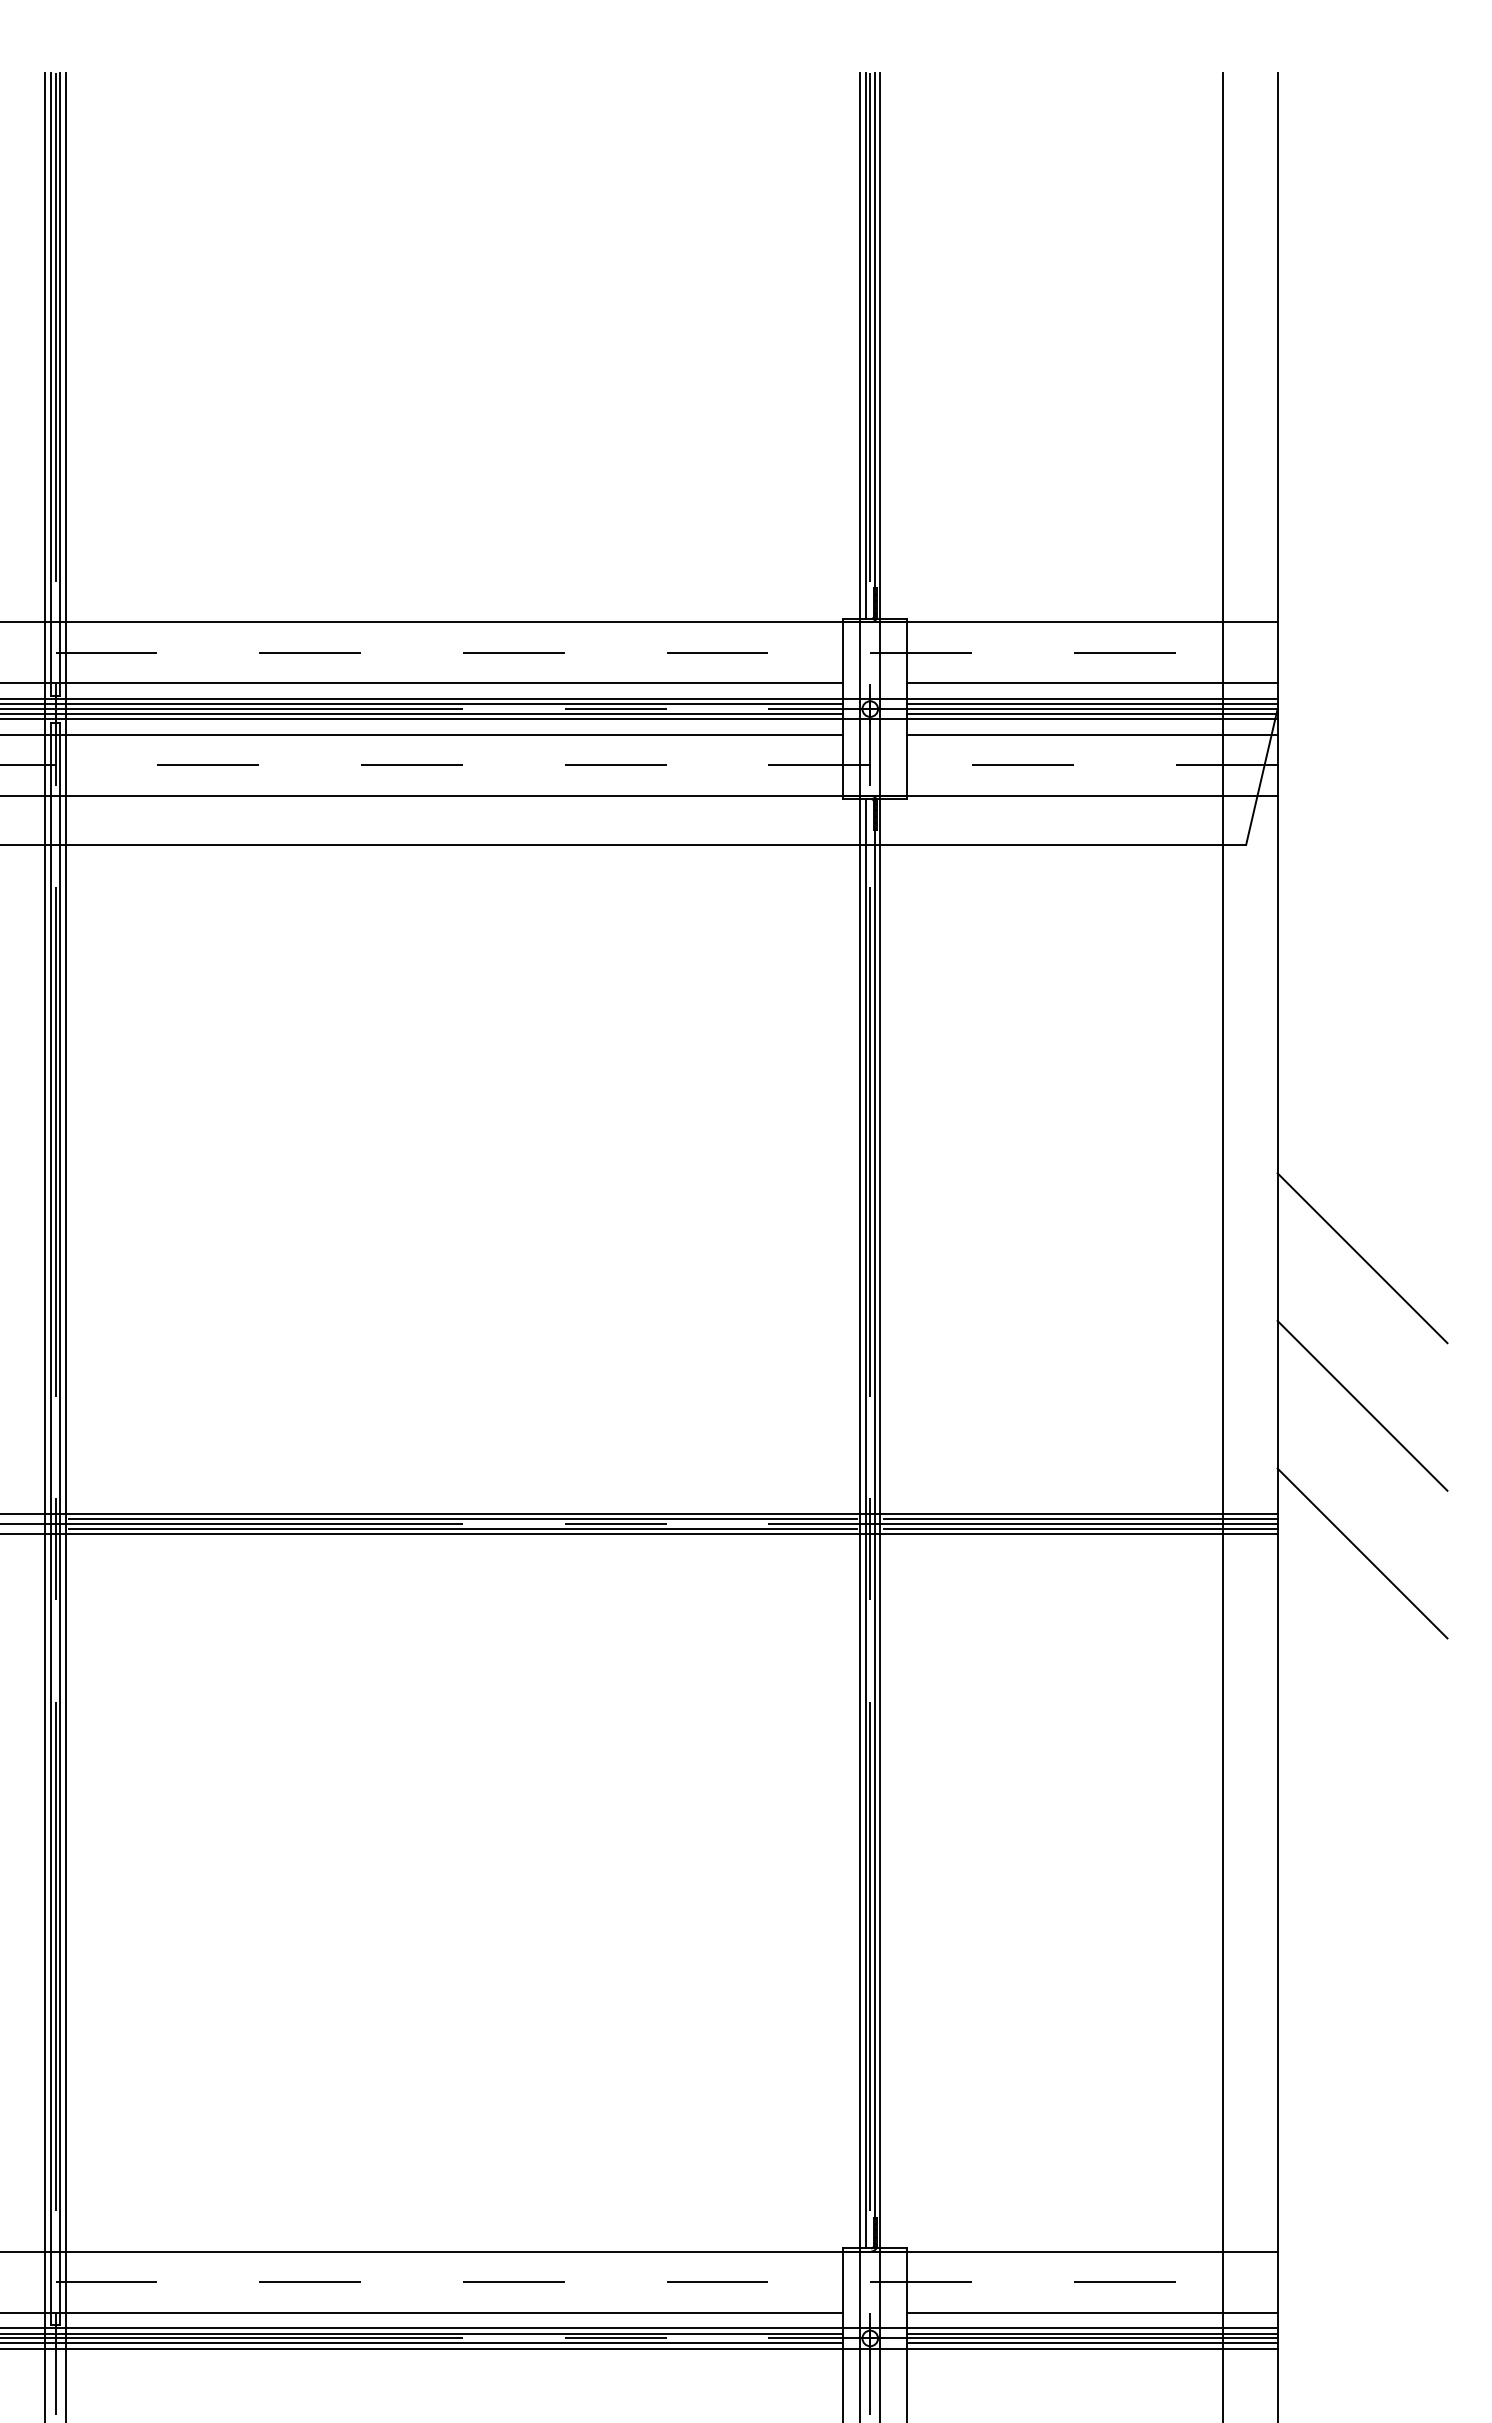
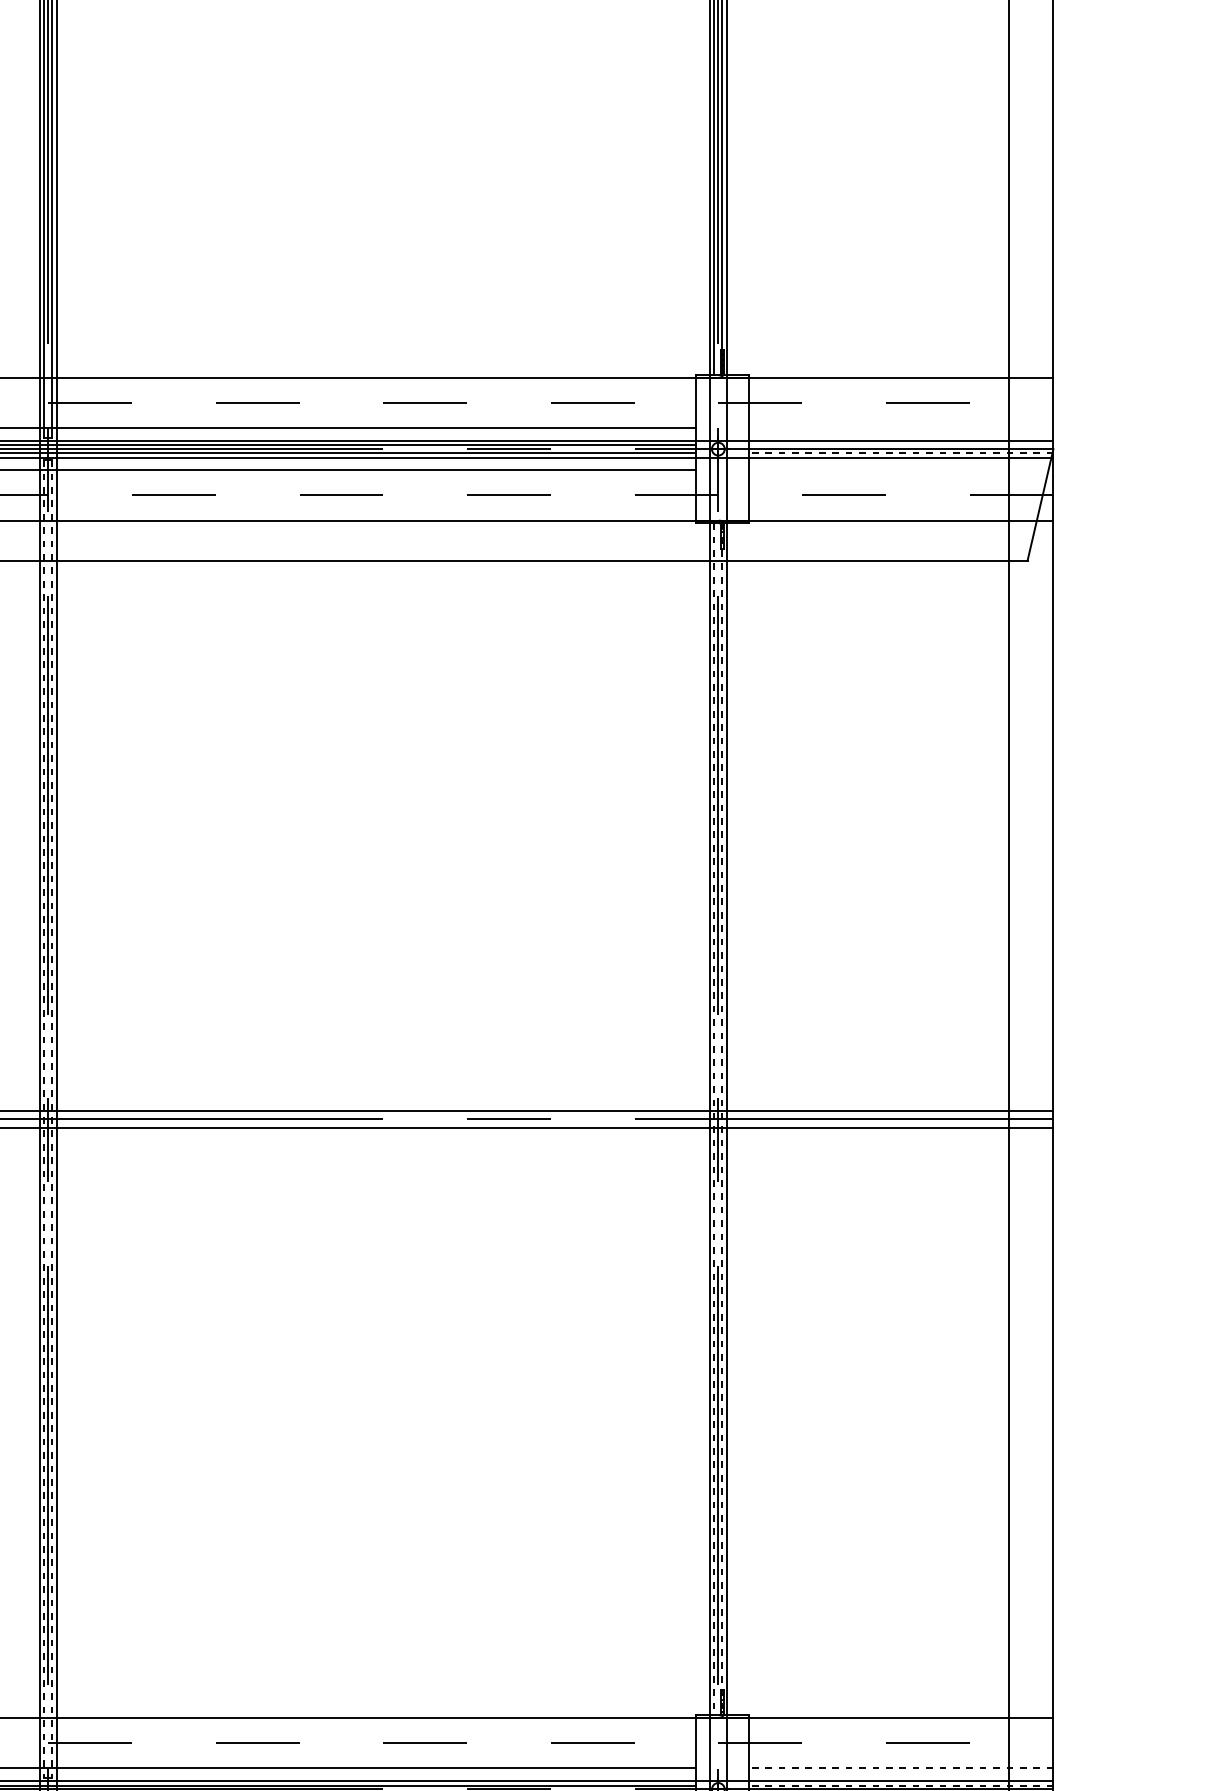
line: (1091, 683) -> (900, 428), removed
line: (1091, 704) -> (900, 445), removed
line: (1091, 713) -> (900, 452), solid -> dashed
line: (1091, 734) -> (900, 470), removed
line: (1362, 1258) -> (1123, 901), removed
line: (1362, 1405) -> (1123, 1021), removed
line: (462, 1518) -> (382, 1114), removed
line: (1080, 1518) -> (891, 1114), removed
line: (865, 1523) -> (714, 1119), solid -> dashed
line: (875, 1523) -> (722, 1119), solid -> dashed
line: (50, 1524) -> (44, 1119), solid -> dashed
line: (60, 1524) -> (52, 1119), solid -> dashed
line: (462, 1528) -> (382, 1123), removed
line: (1080, 1528) -> (891, 1123), removed
line: (1362, 1553) -> (1123, 1143), removed
line: (1091, 2312) -> (900, 1768), solid -> dashed
line: (1091, 2333) -> (900, 1785), solid -> dashed

